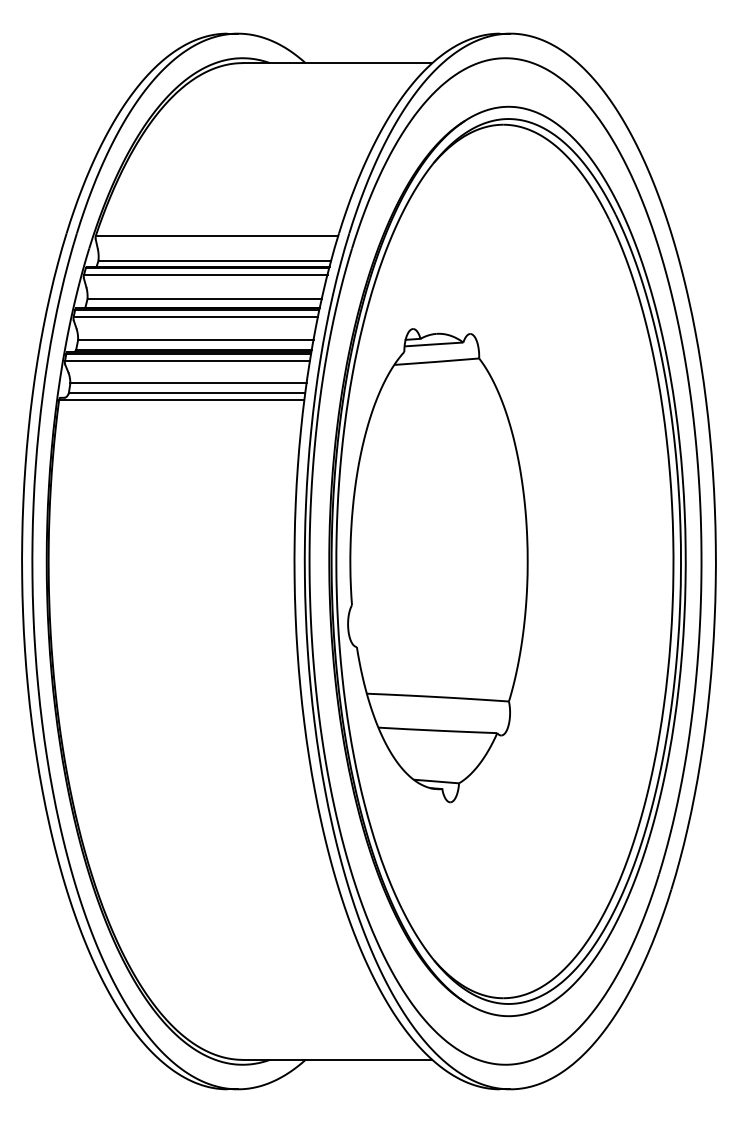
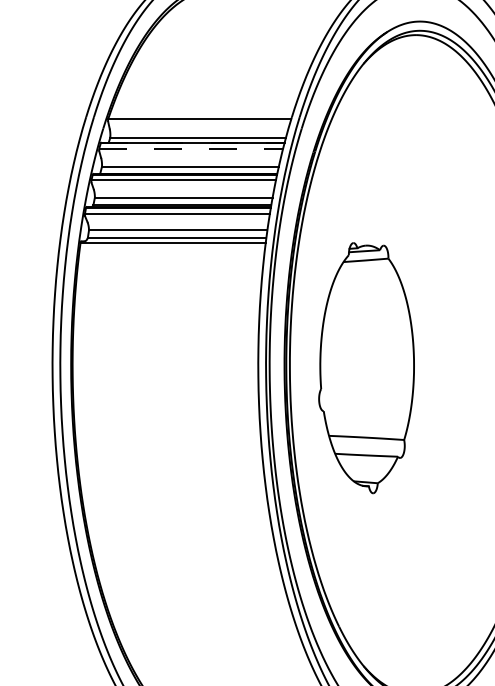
line: (207, 268) -> (192, 143), solid -> dashed
line: (205, 274) -> (191, 148), solid -> dashed
part: (437, 565) -> (366, 367), size x0.7

